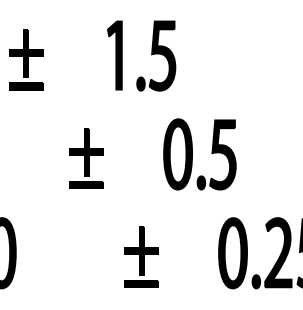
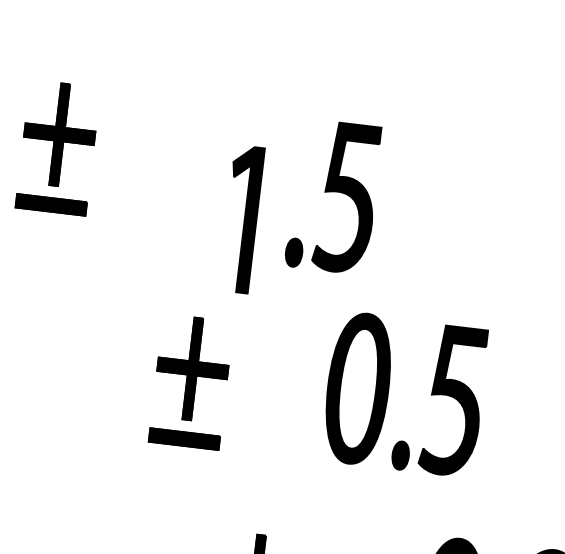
part: (114, 55) -> (240, 219), moved
part: (156, 55) -> (334, 195), moved
part: (86, 158) -> (190, 381), moved

